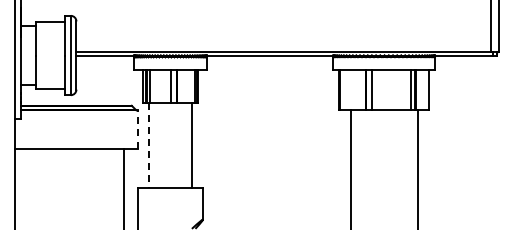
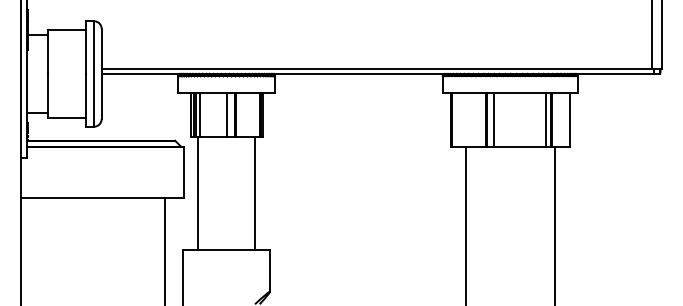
line: (138, 128) -> (184, 170), dashed -> solid
line: (149, 145) -> (198, 193), dashed -> solid

